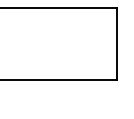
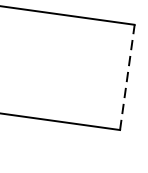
line: (116, 43) -> (127, 76), solid -> dashed

